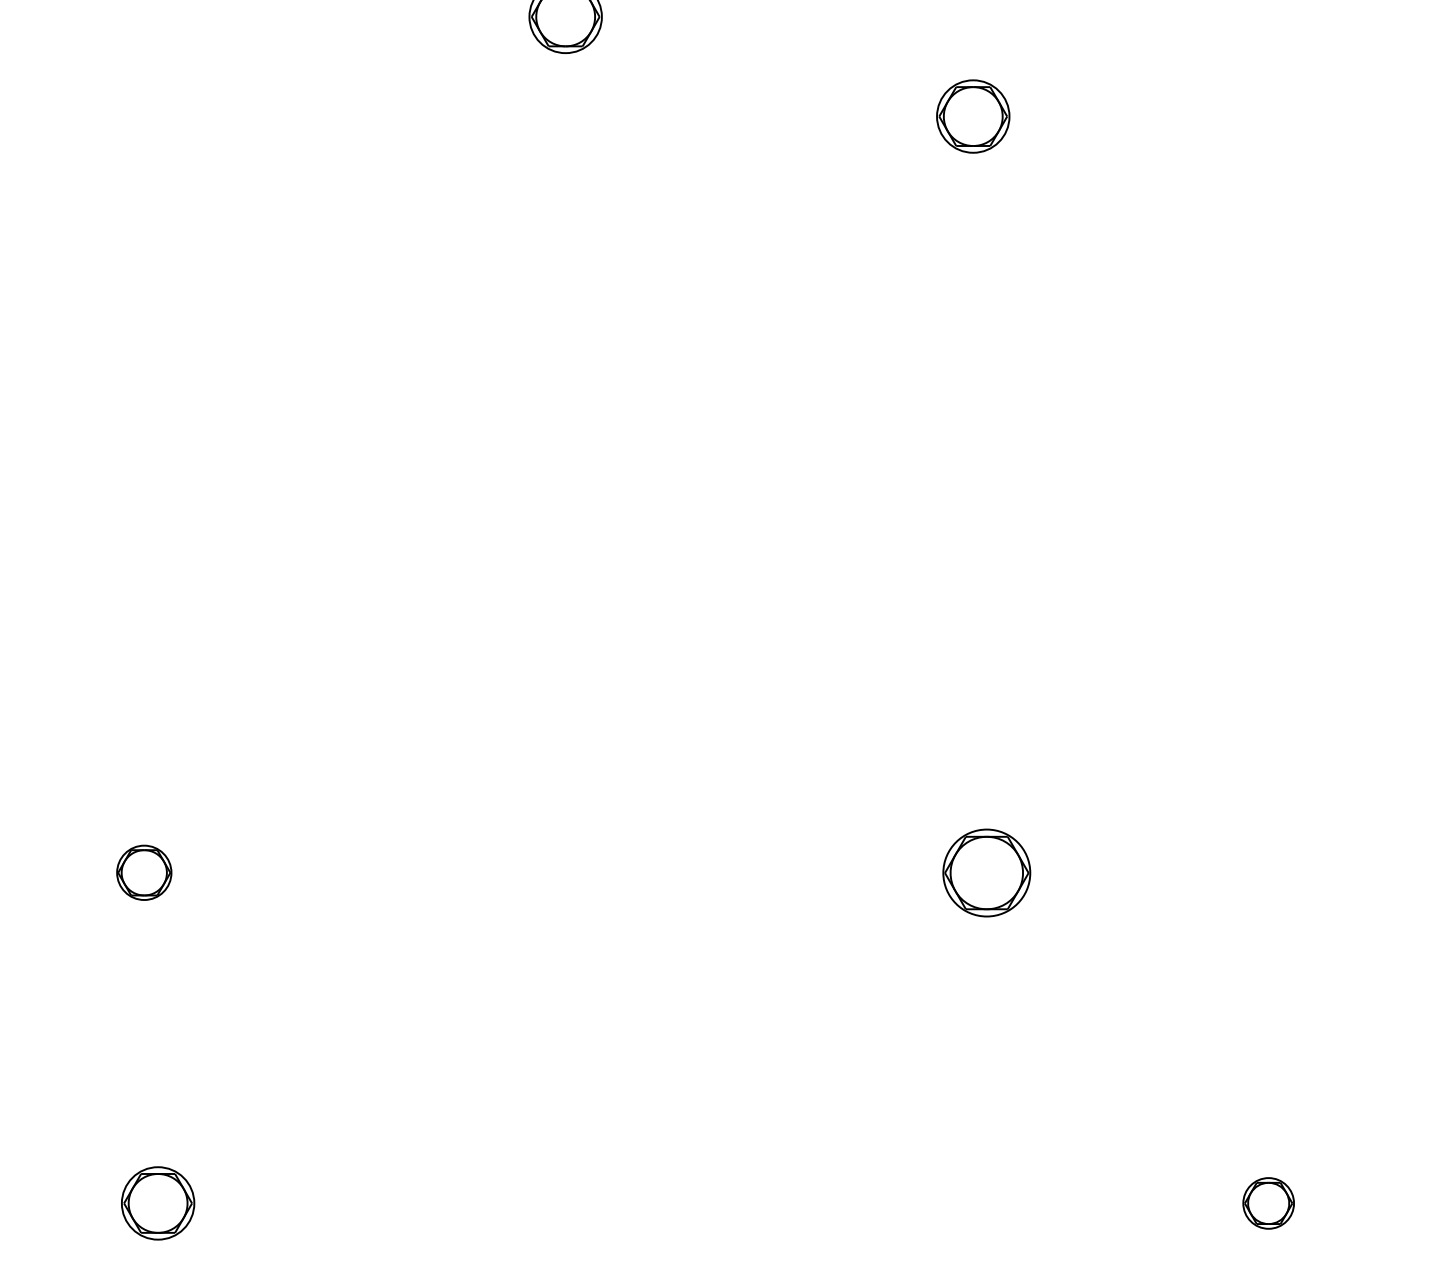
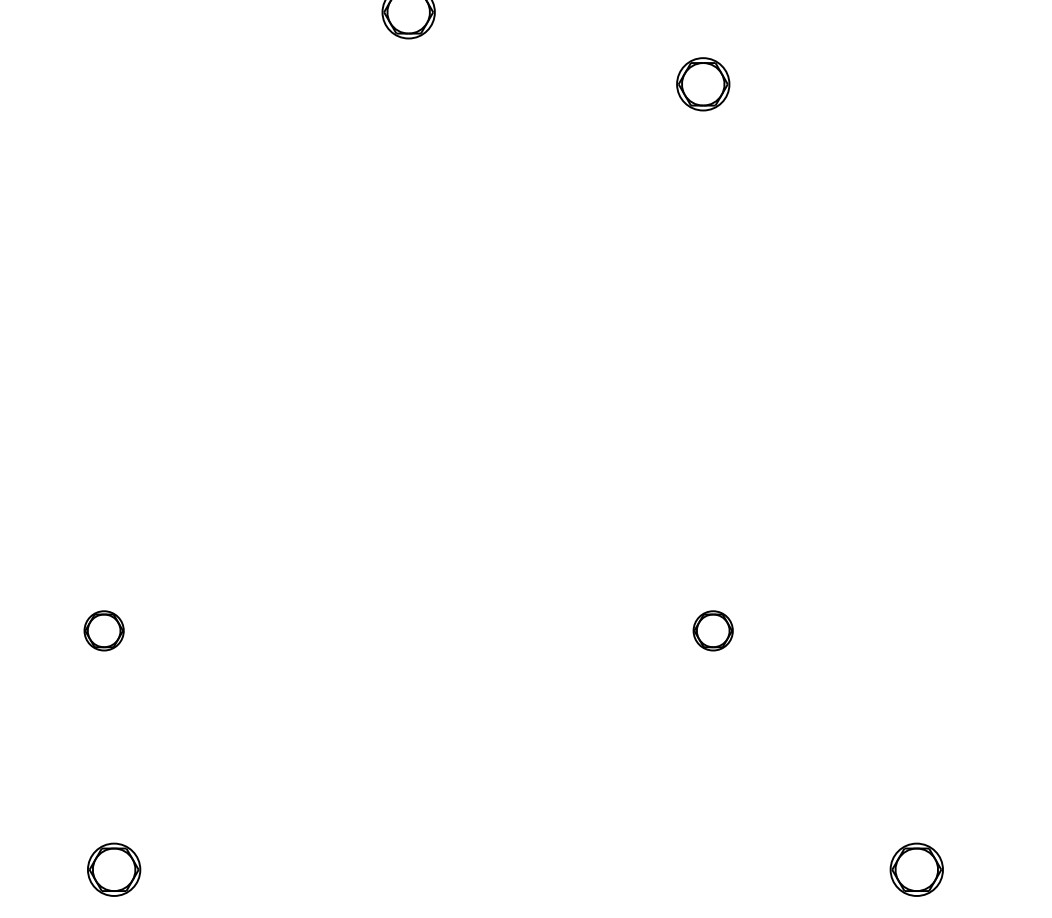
part: (987, 872) -> (713, 630), size x0.62
part: (1268, 1203) -> (916, 869), size x1.43

